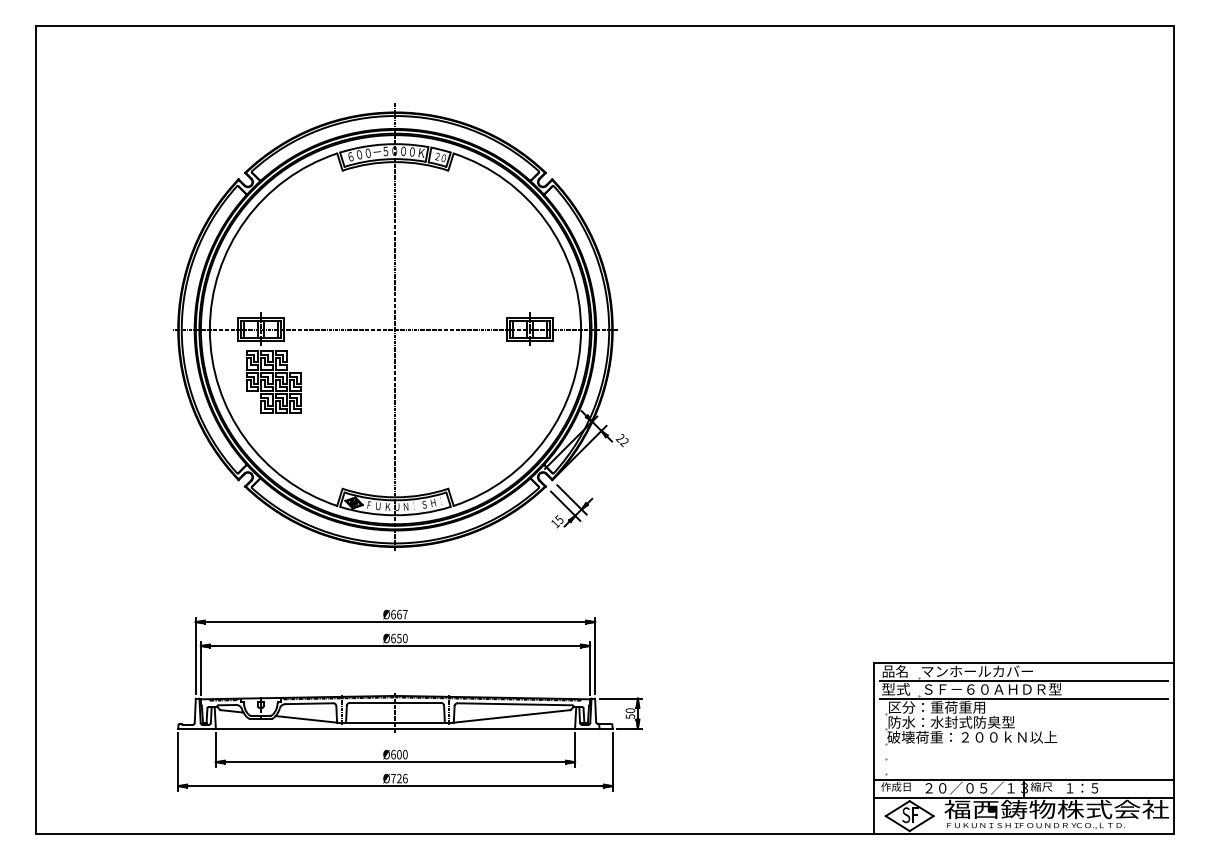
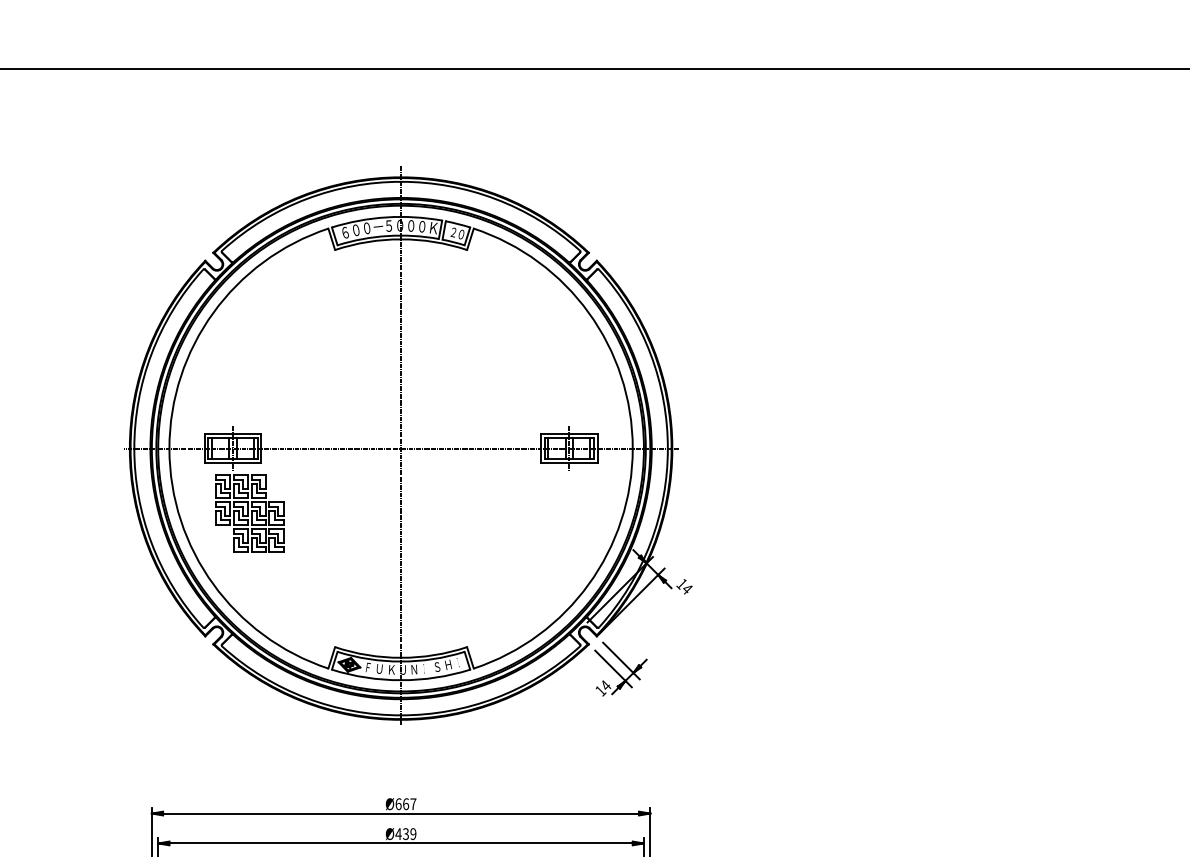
text: (621, 440) -> (683, 586), 22 -> 14
text: (559, 519) -> (605, 685), 15 -> 14
text: (398, 638) -> (404, 834), Ø650 -> Ø439

